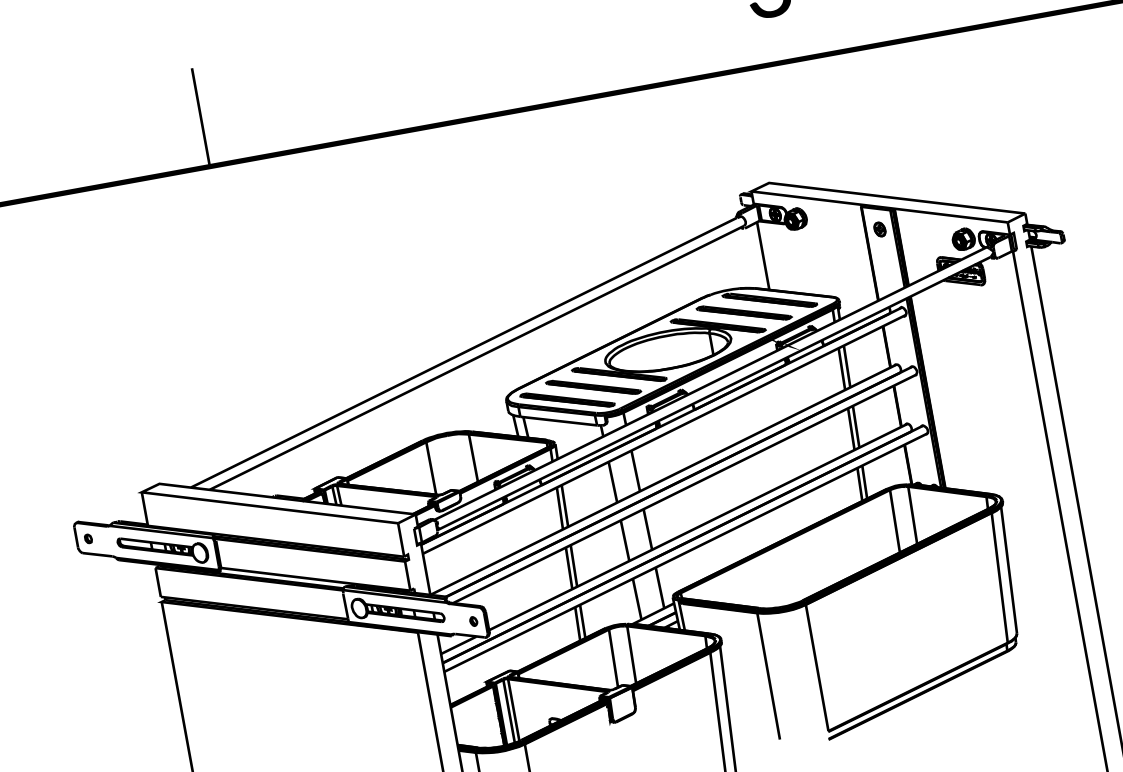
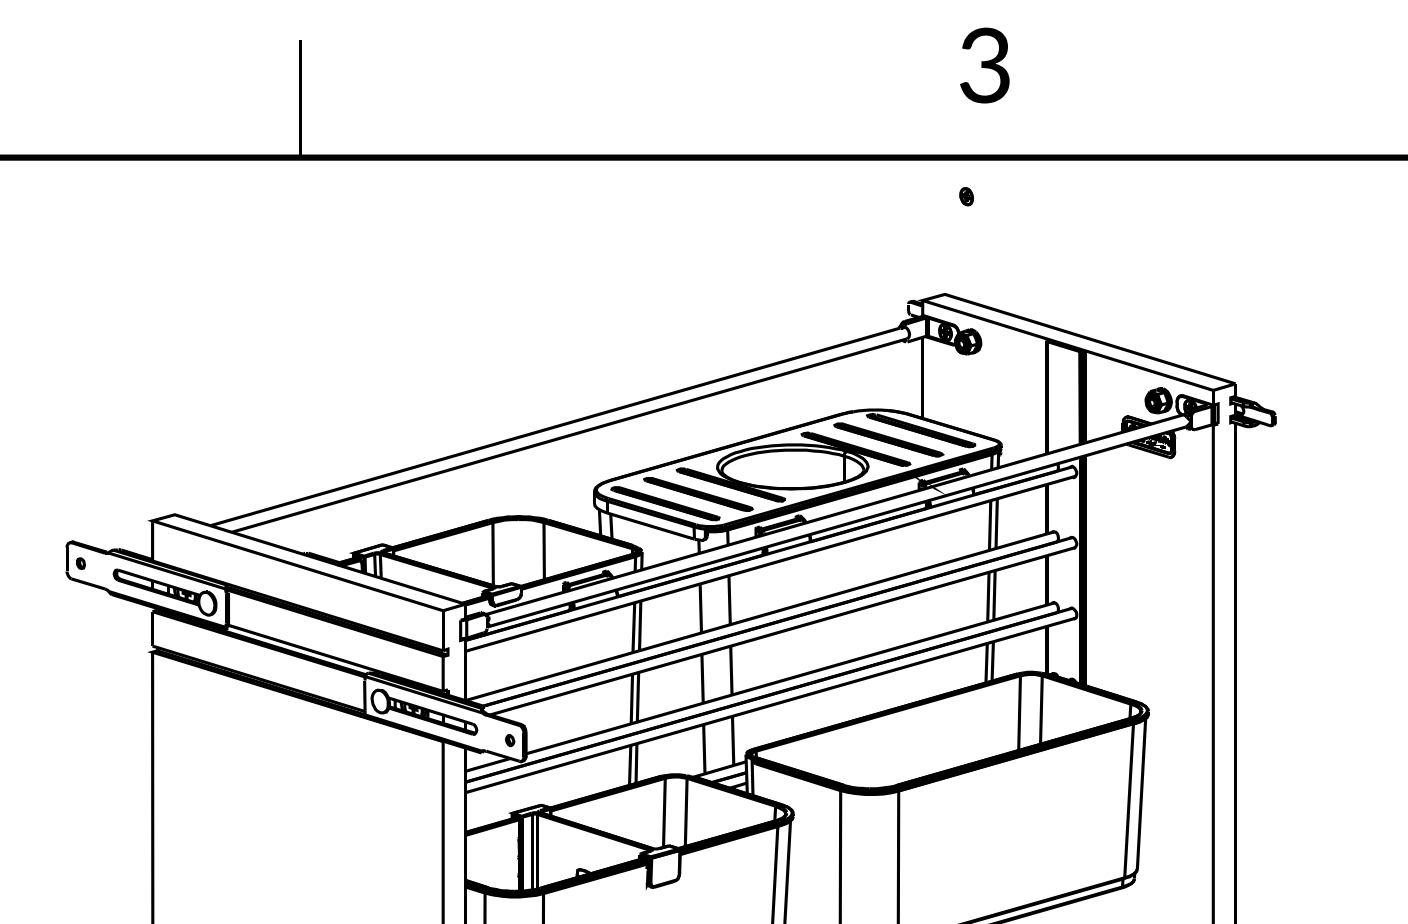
part: (879, 229) -> (966, 196), moved

